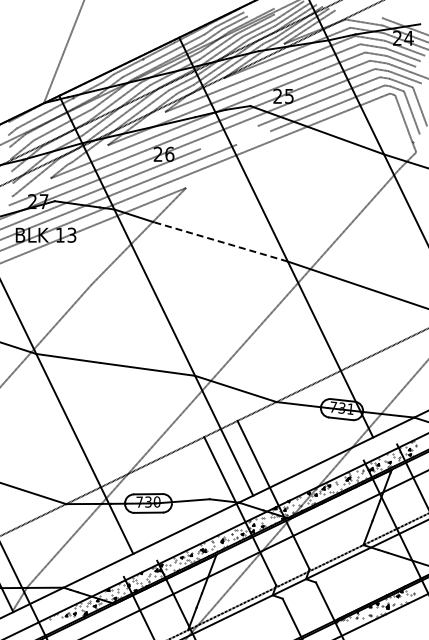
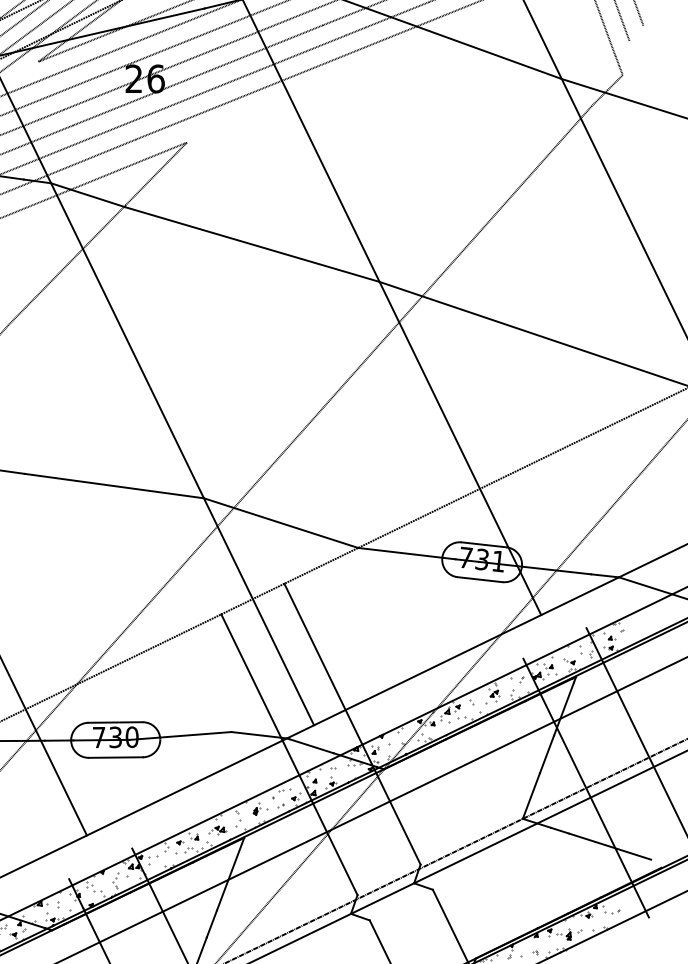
line: (228, 137) -> (267, 46), added
line: (253, 137) -> (314, 46), added
line: (220, 241) -> (252, 243), dashed -> solid

